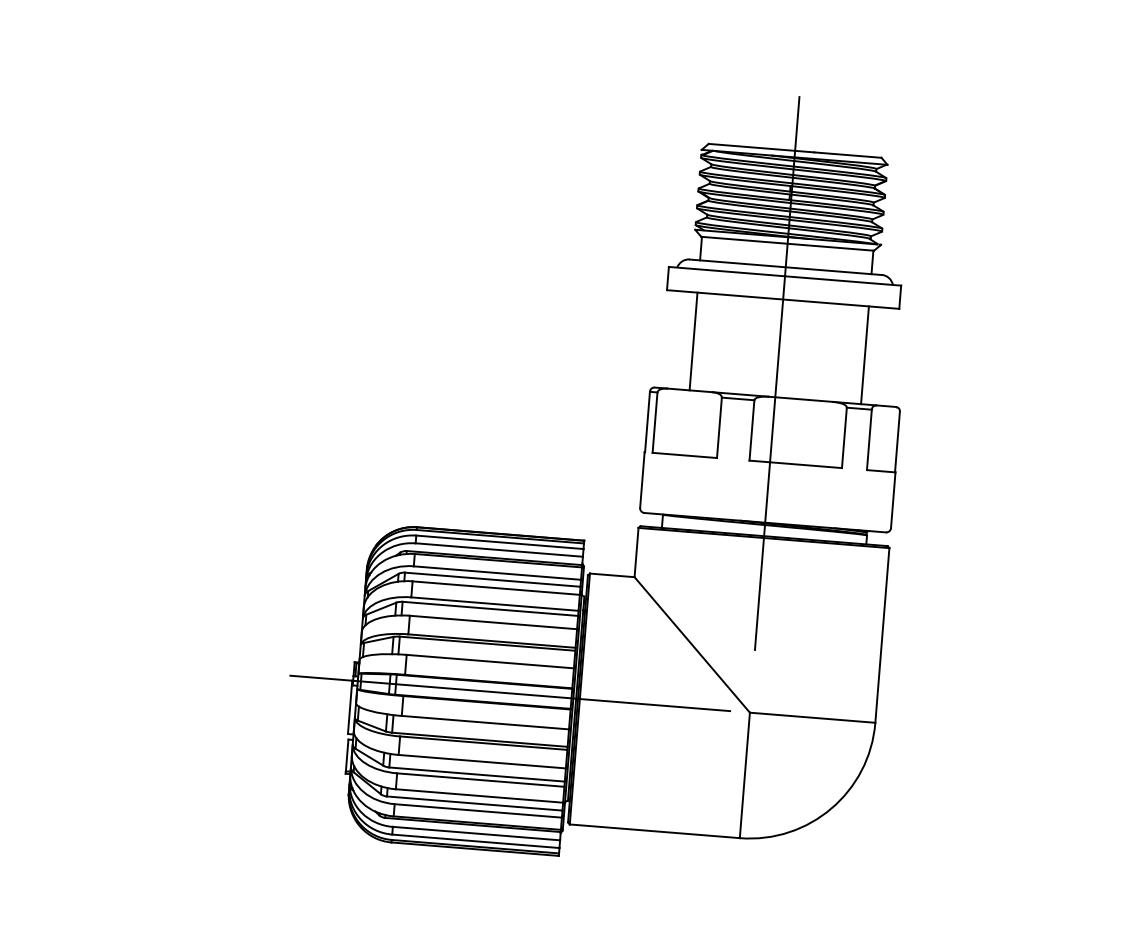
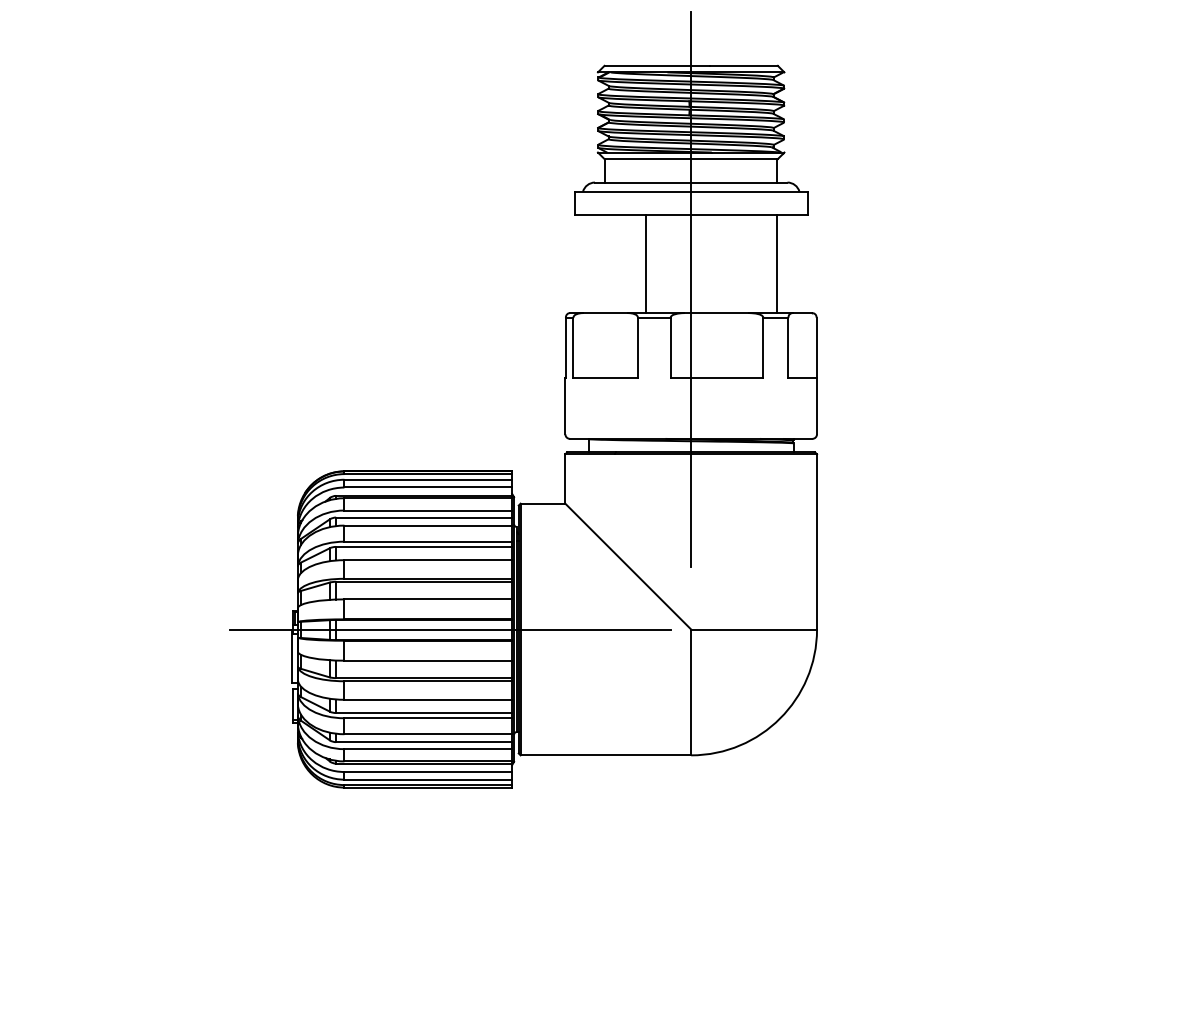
line: (693, 341) -> (646, 264), moved

